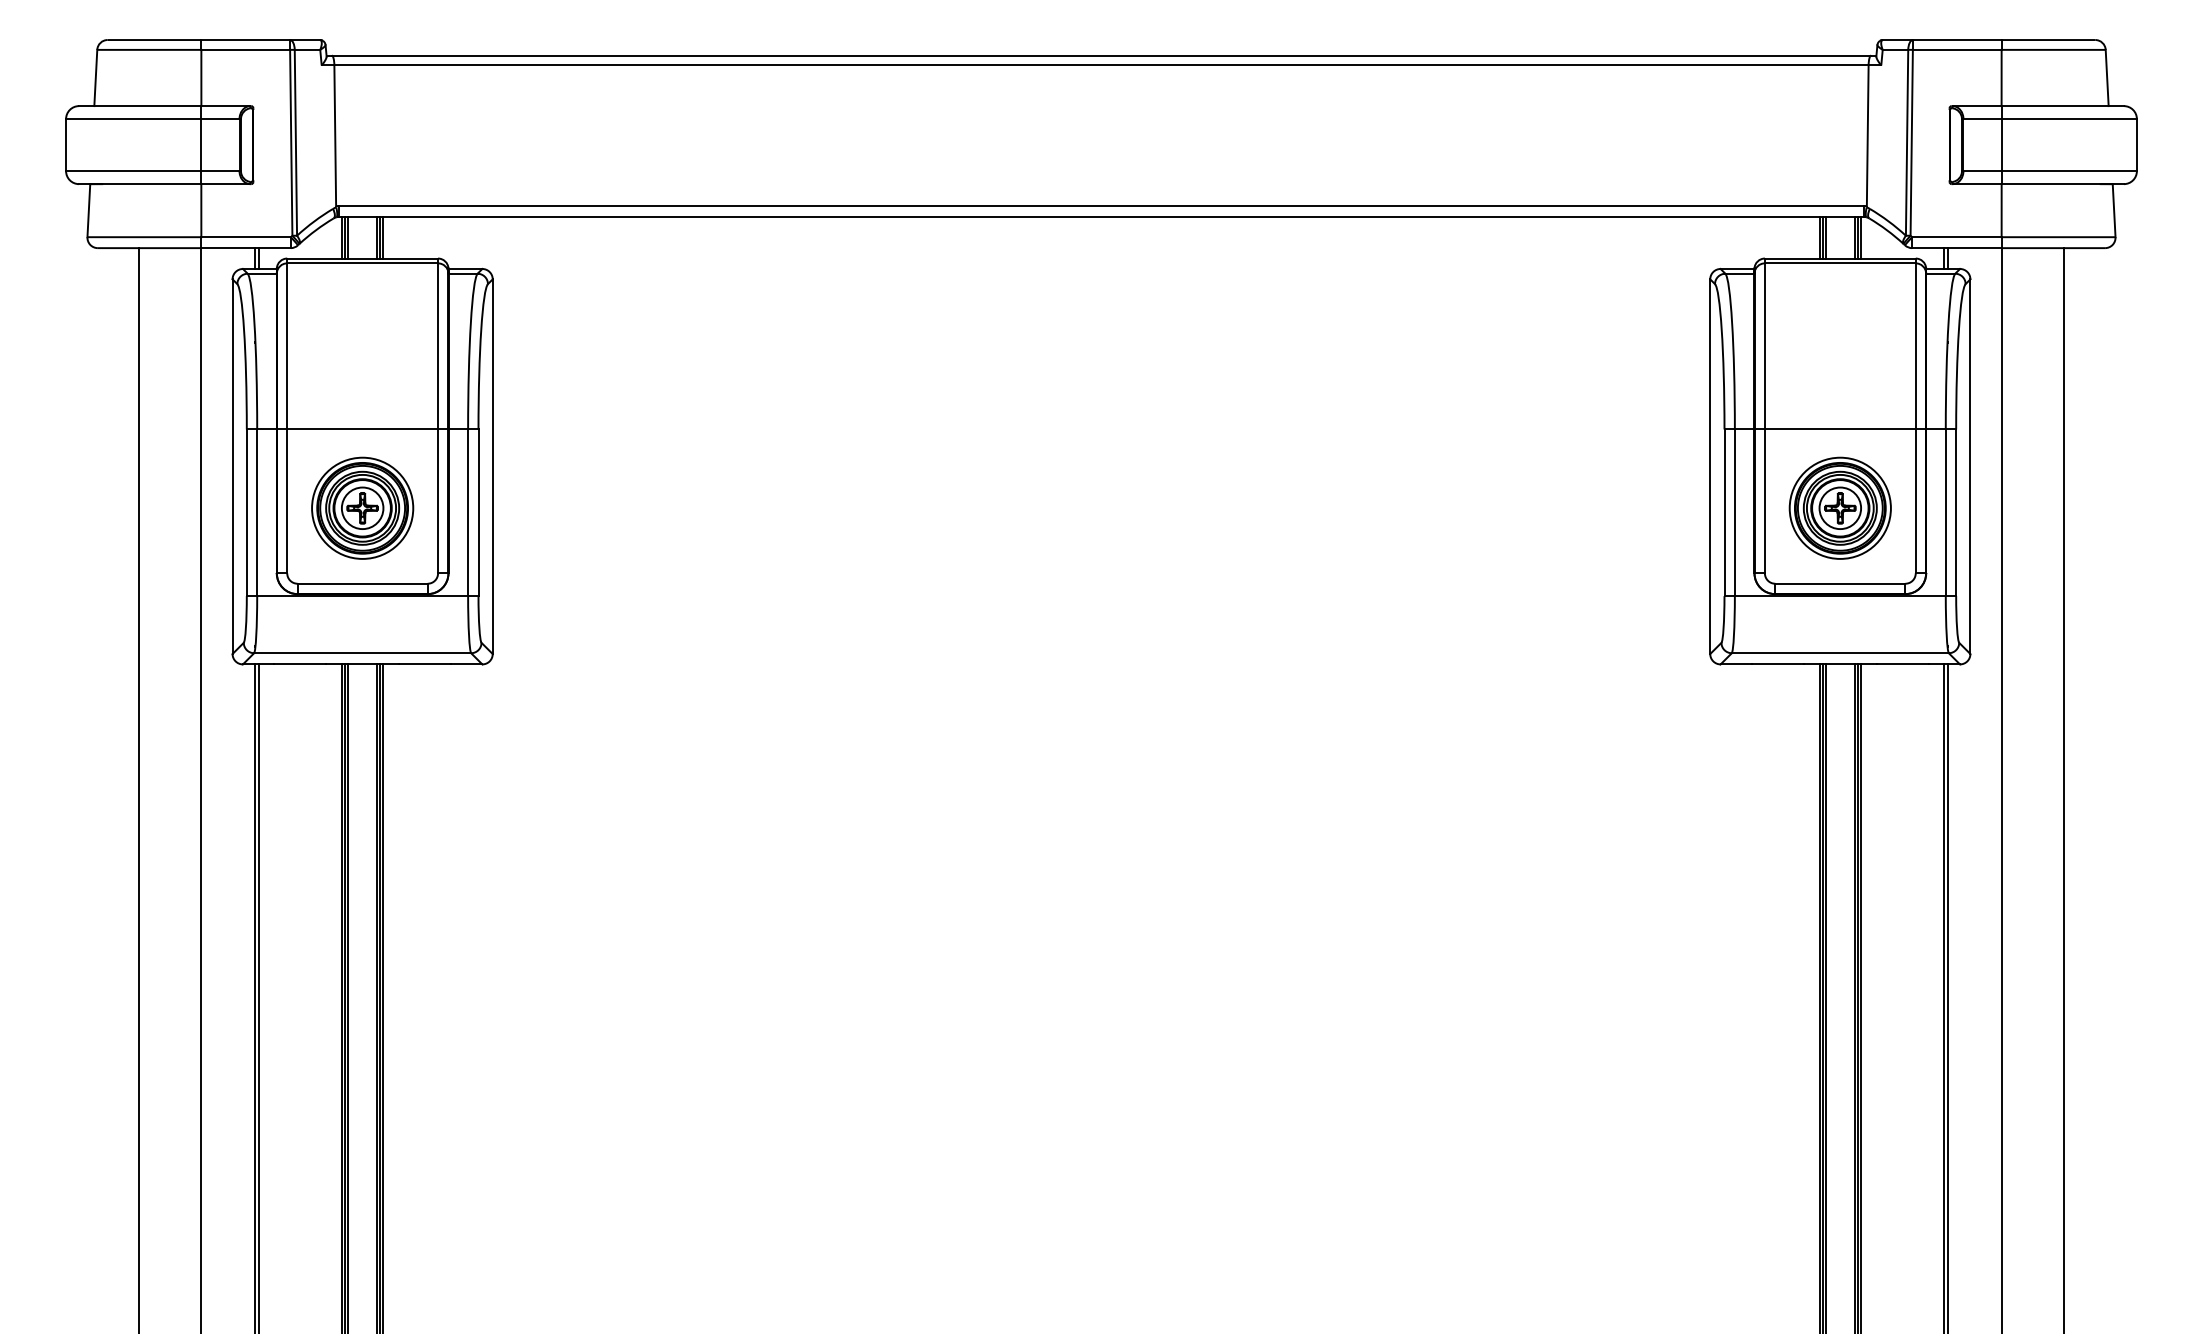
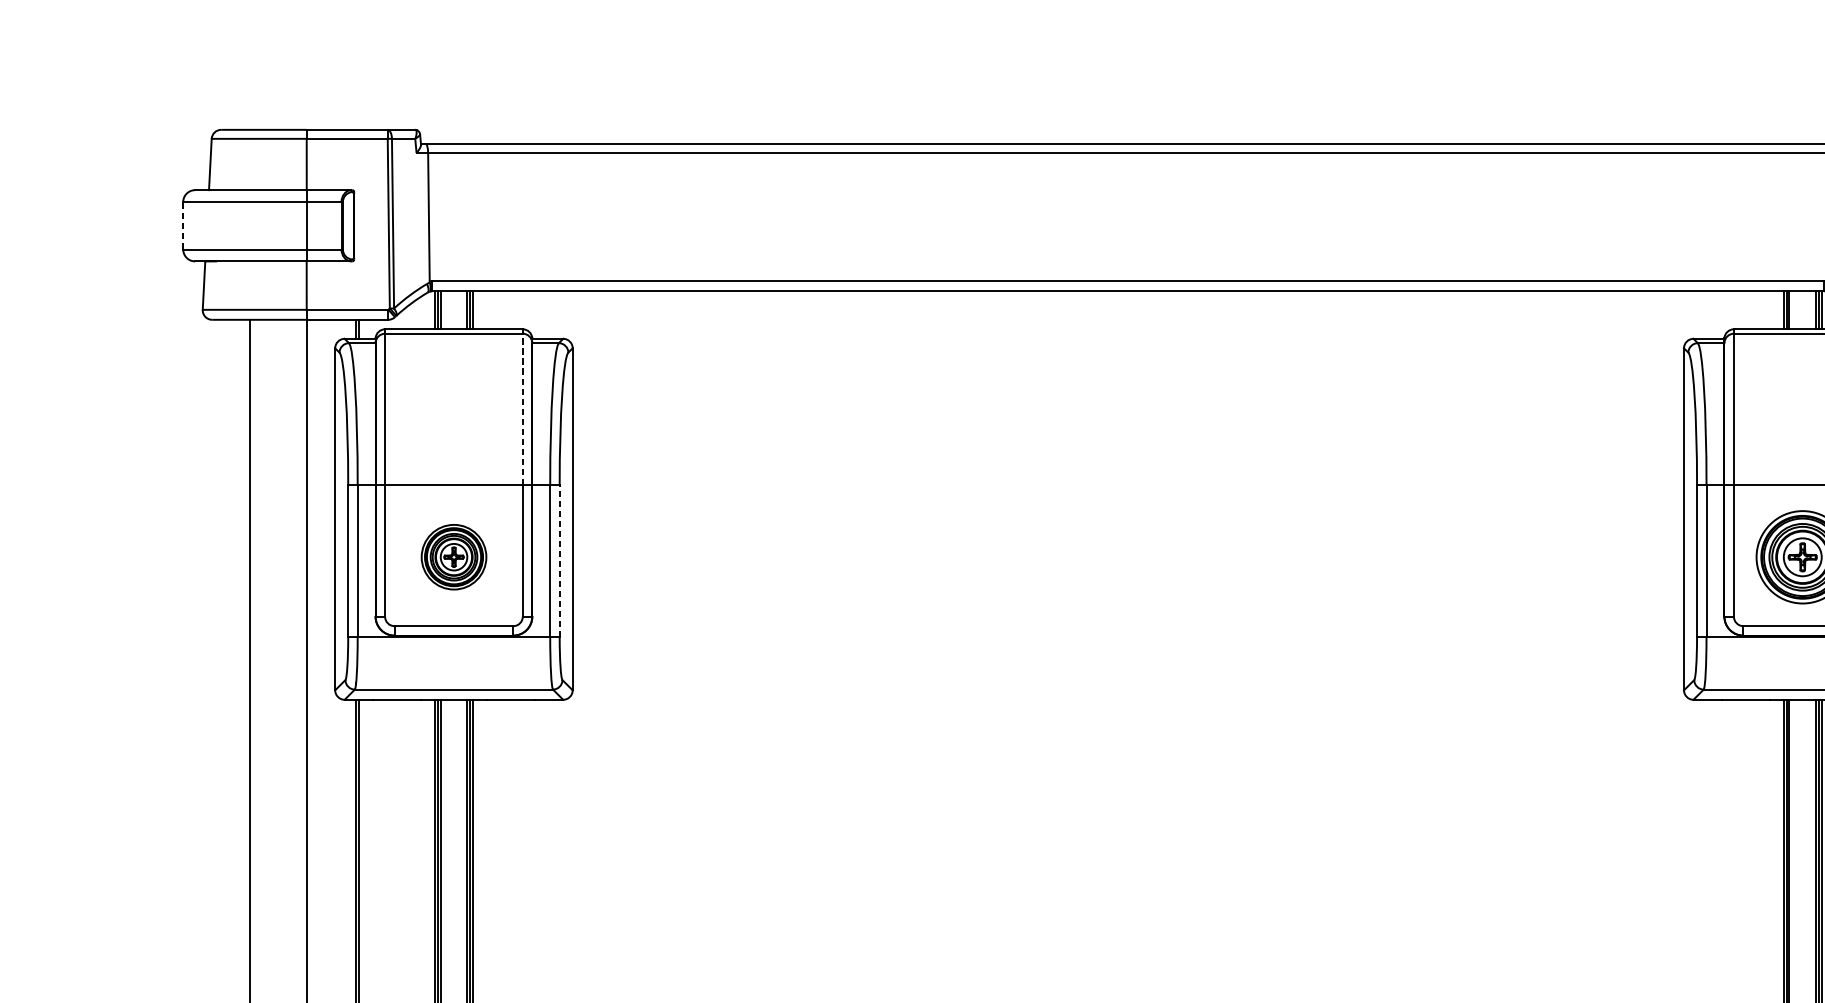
line: (66, 144) -> (183, 225), solid -> dashed
line: (438, 345) -> (523, 408), solid -> dashed
part: (362, 507) -> (453, 556), size x0.7
line: (478, 512) -> (559, 561), solid -> dashed

